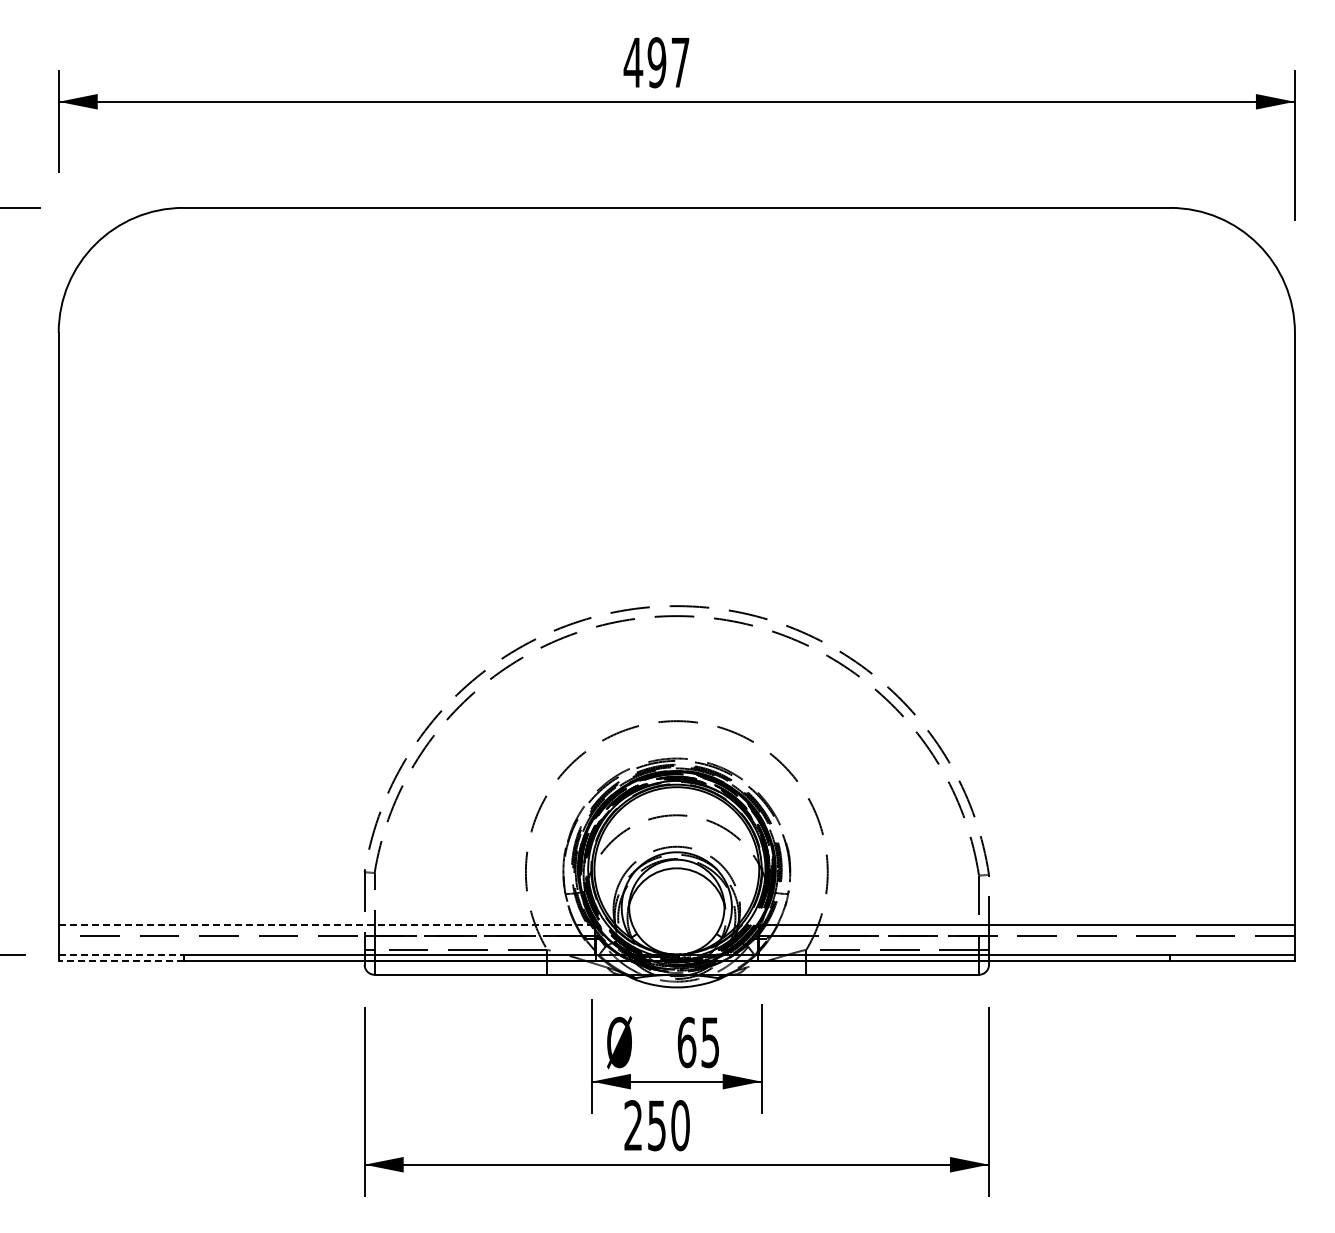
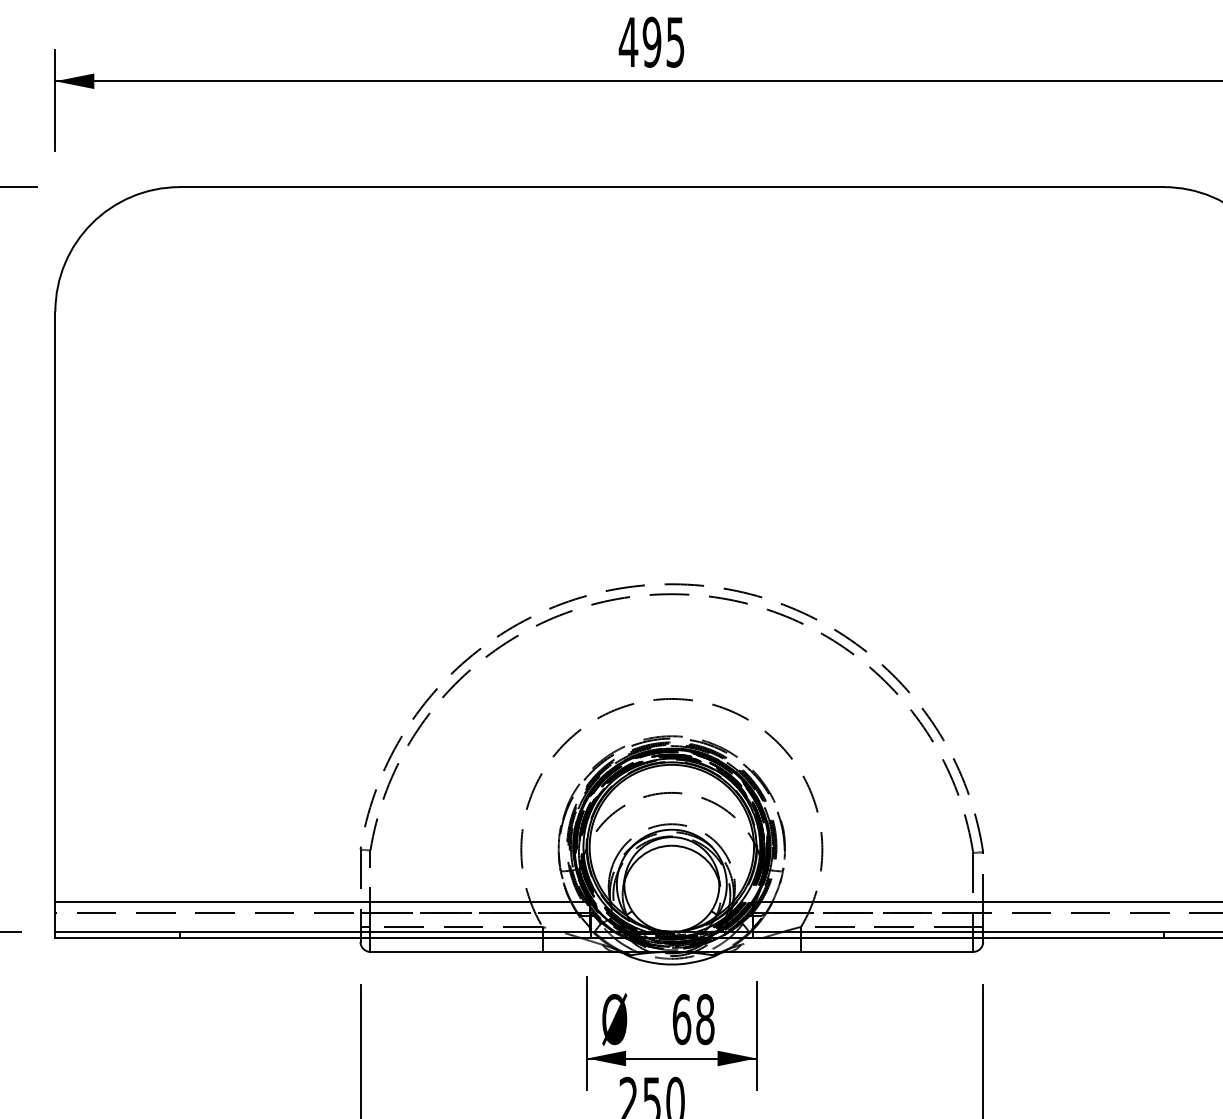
text: (680, 63) -> (675, 43), 497 -> 495
line: (327, 924) -> (323, 901), dashed -> solid
line: (121, 954) -> (118, 931), dashed -> solid
line: (120, 960) -> (117, 937), dashed -> solid
text: (710, 1042) -> (705, 1019), 65 -> 68

